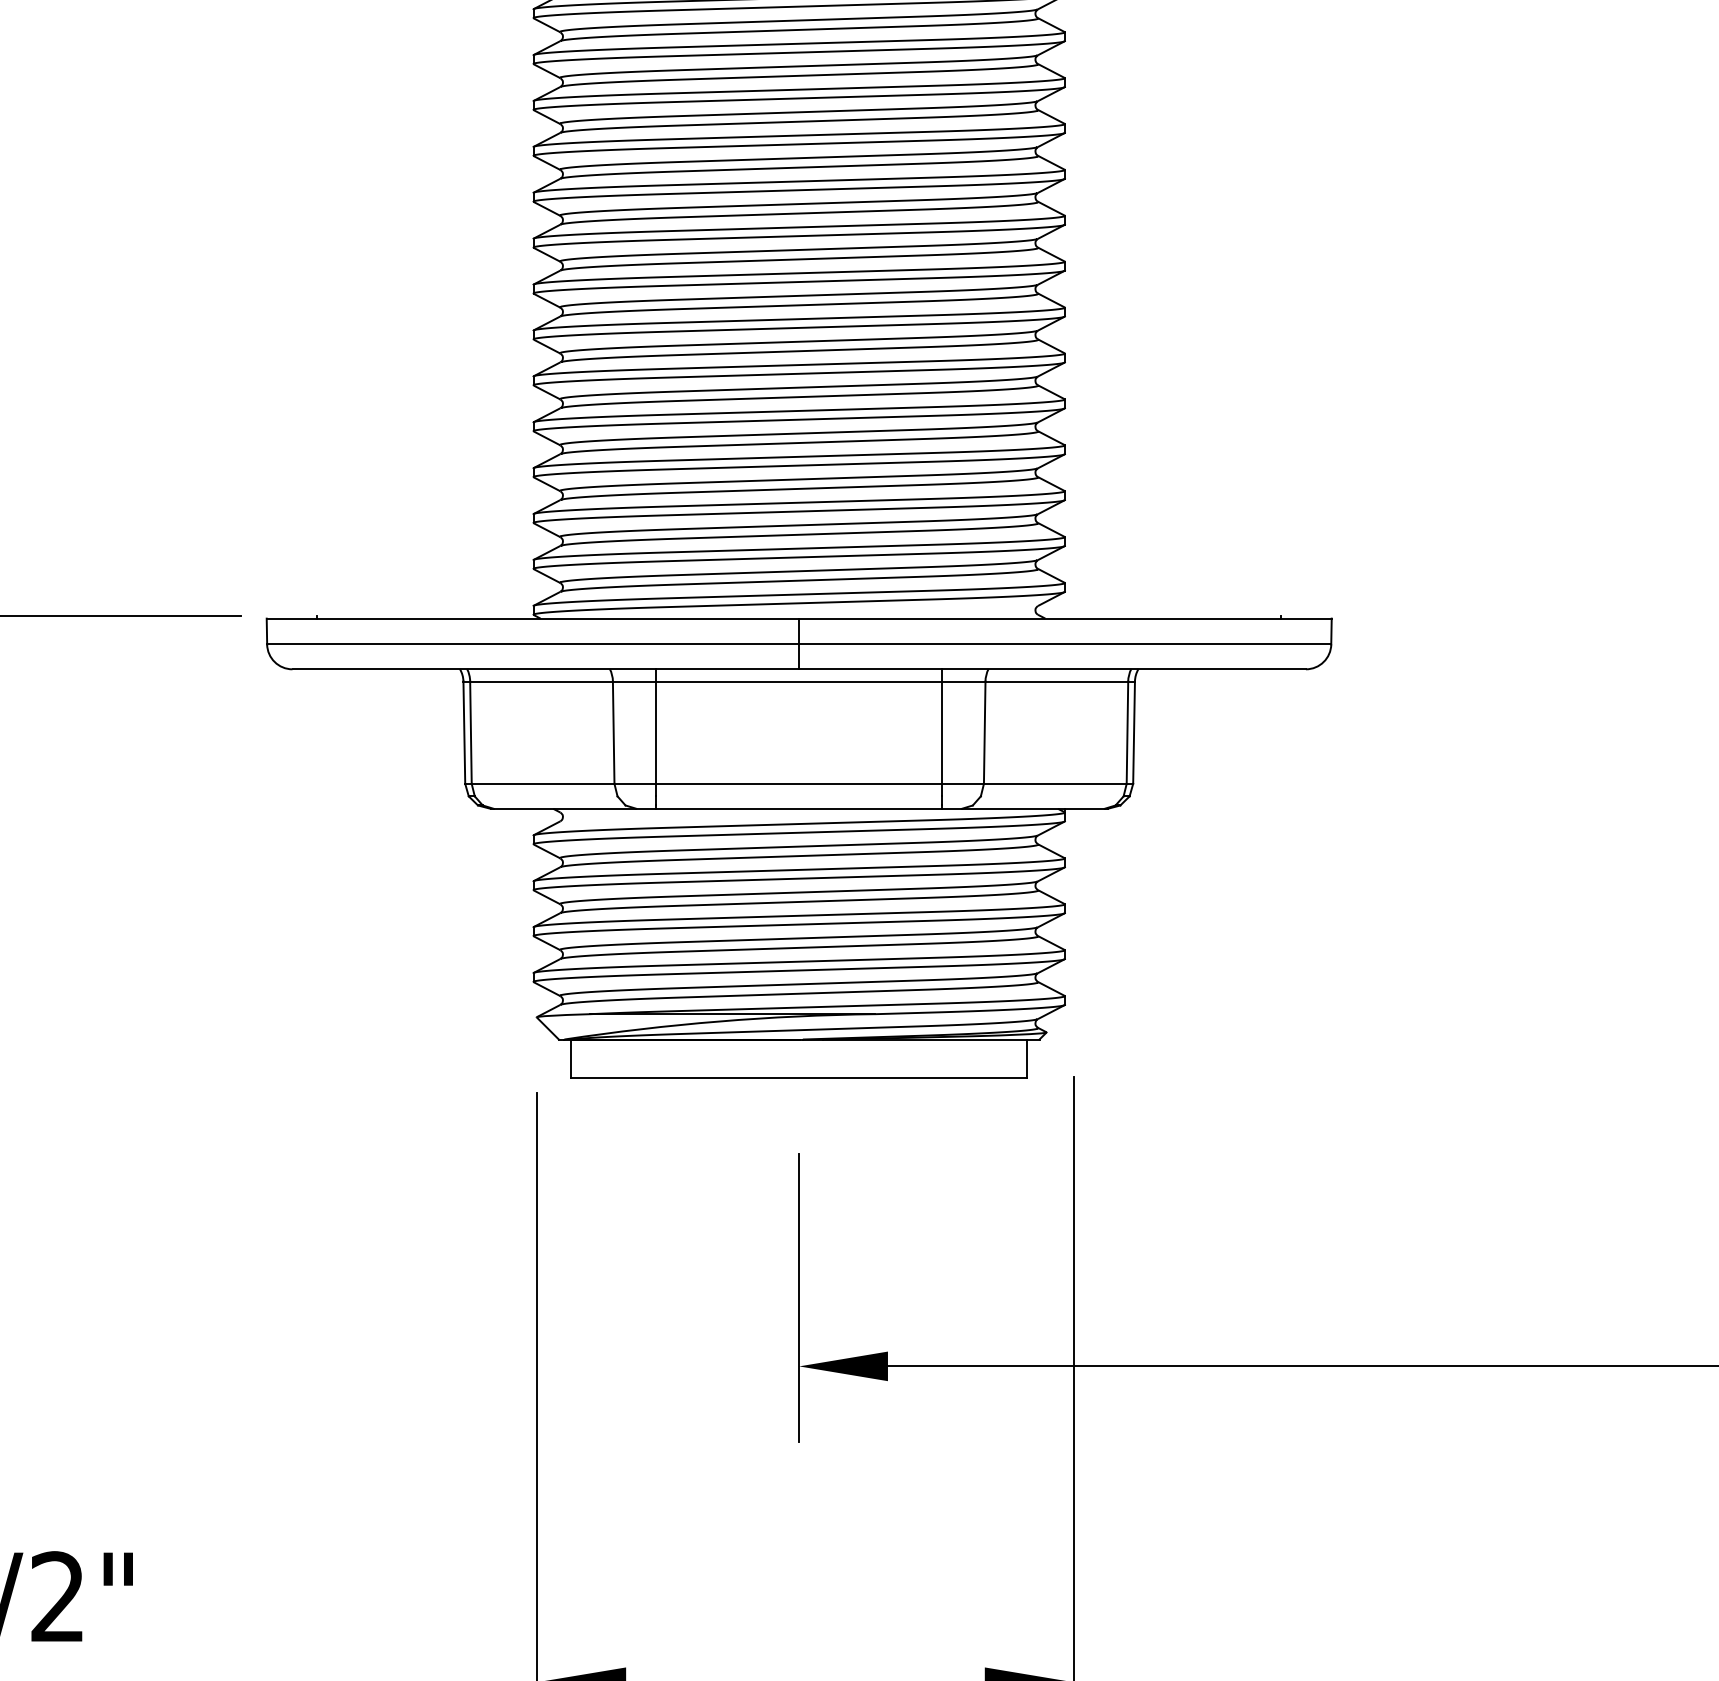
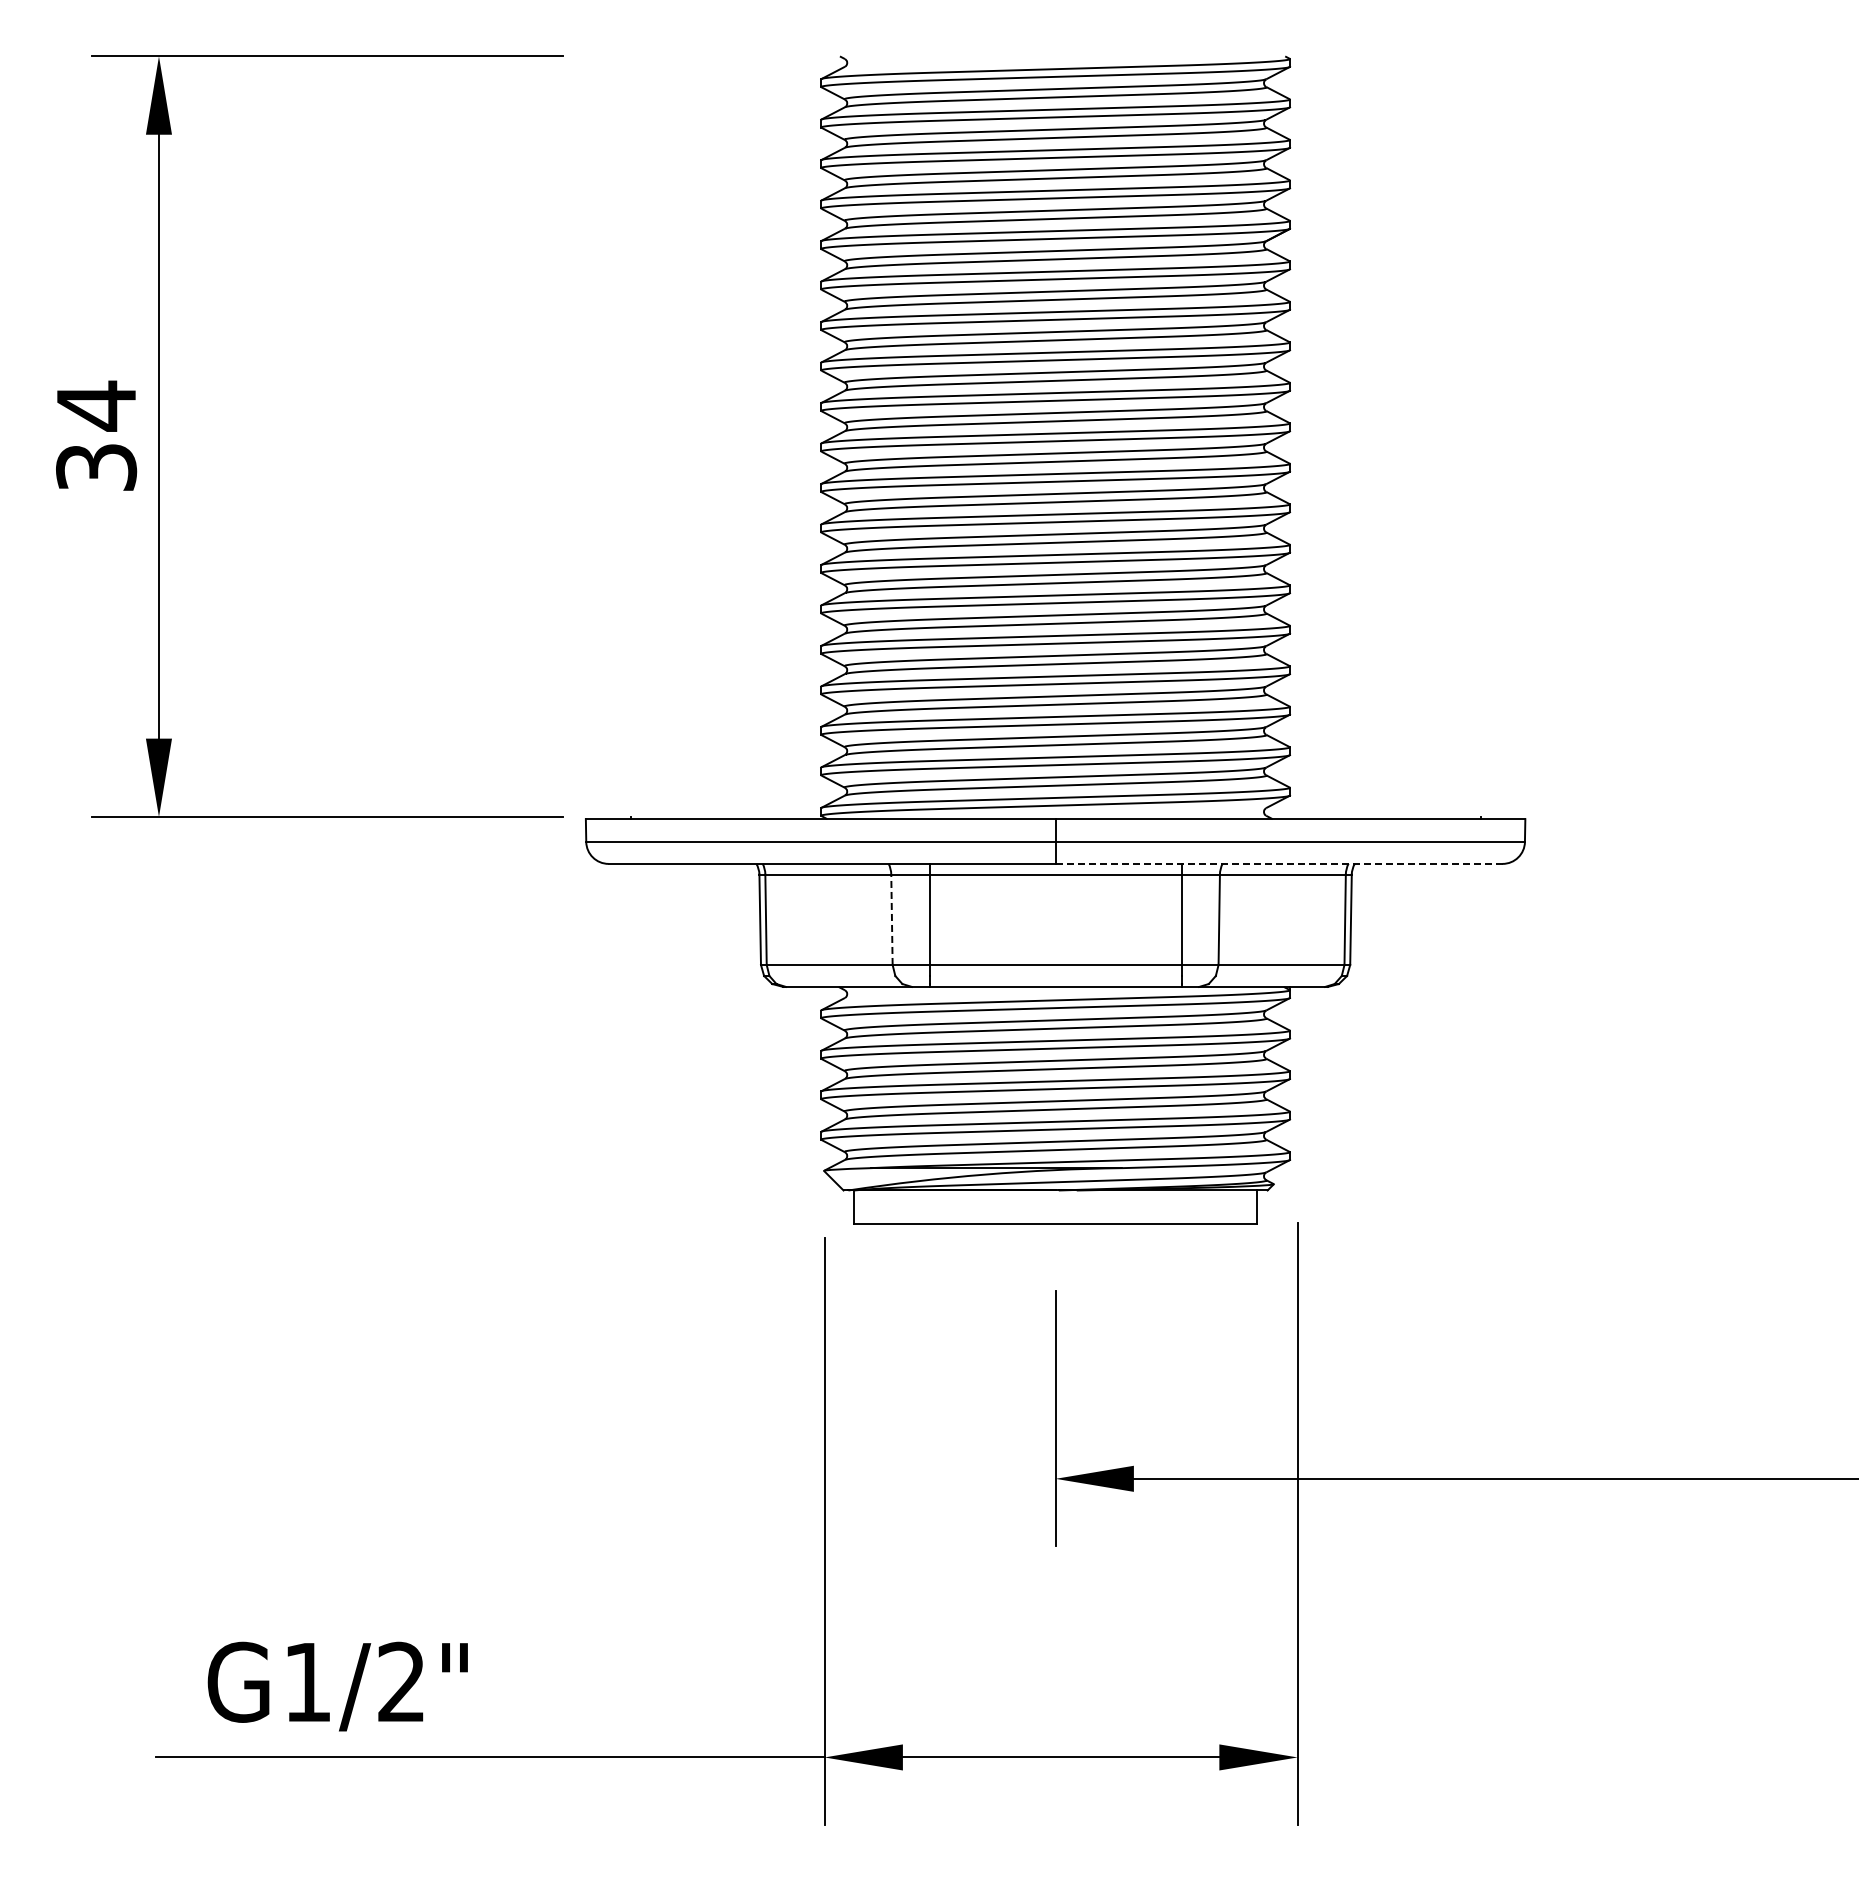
line: (1053, 668) -> (1279, 863), solid -> dashed
line: (613, 732) -> (891, 919), solid -> dashed

